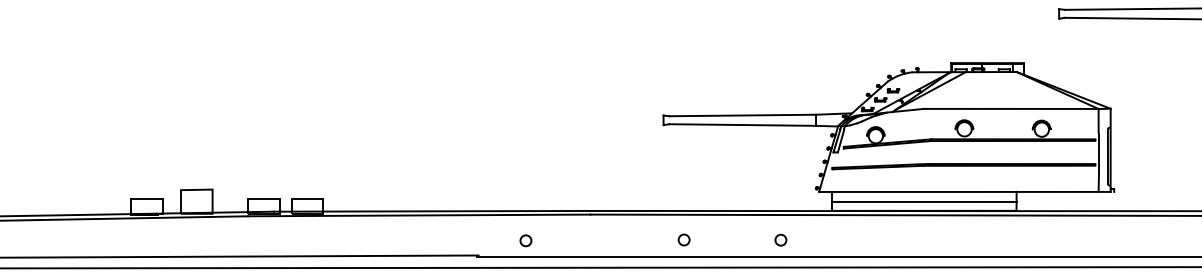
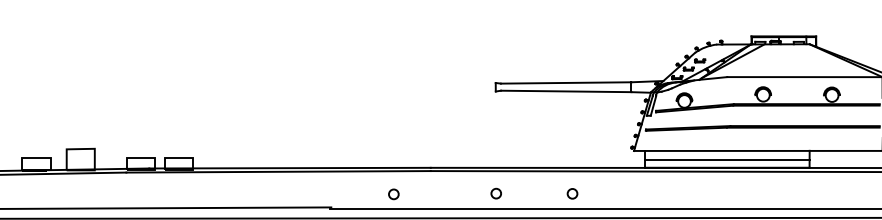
circle: (683, 239) -> (495, 193), moved
circle: (780, 239) -> (572, 193), moved
circle: (525, 240) -> (393, 194), moved

